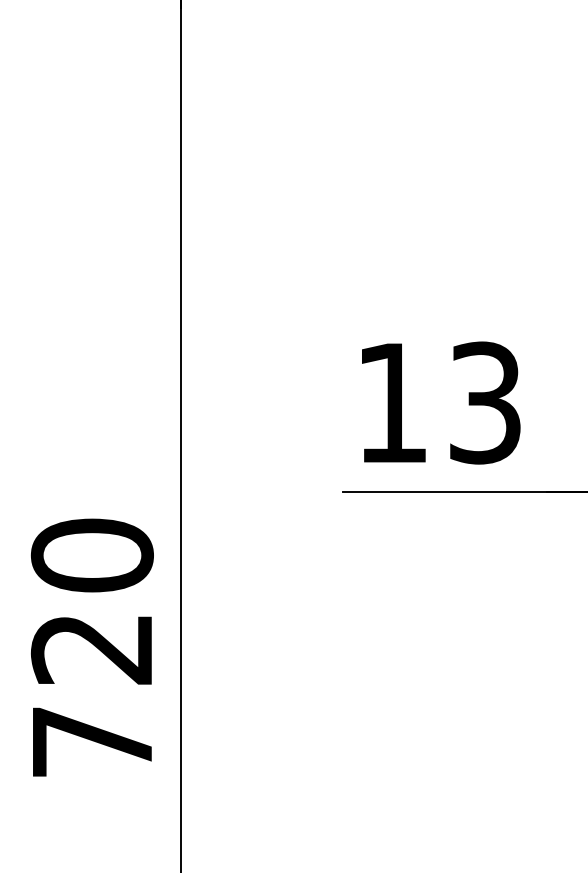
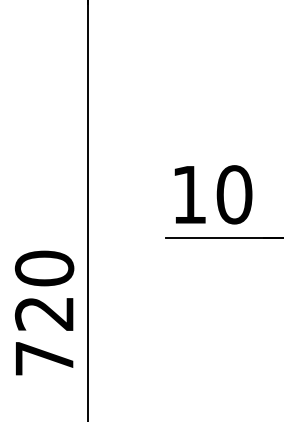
text: (485, 402) -> (234, 194), 13 -> 10

